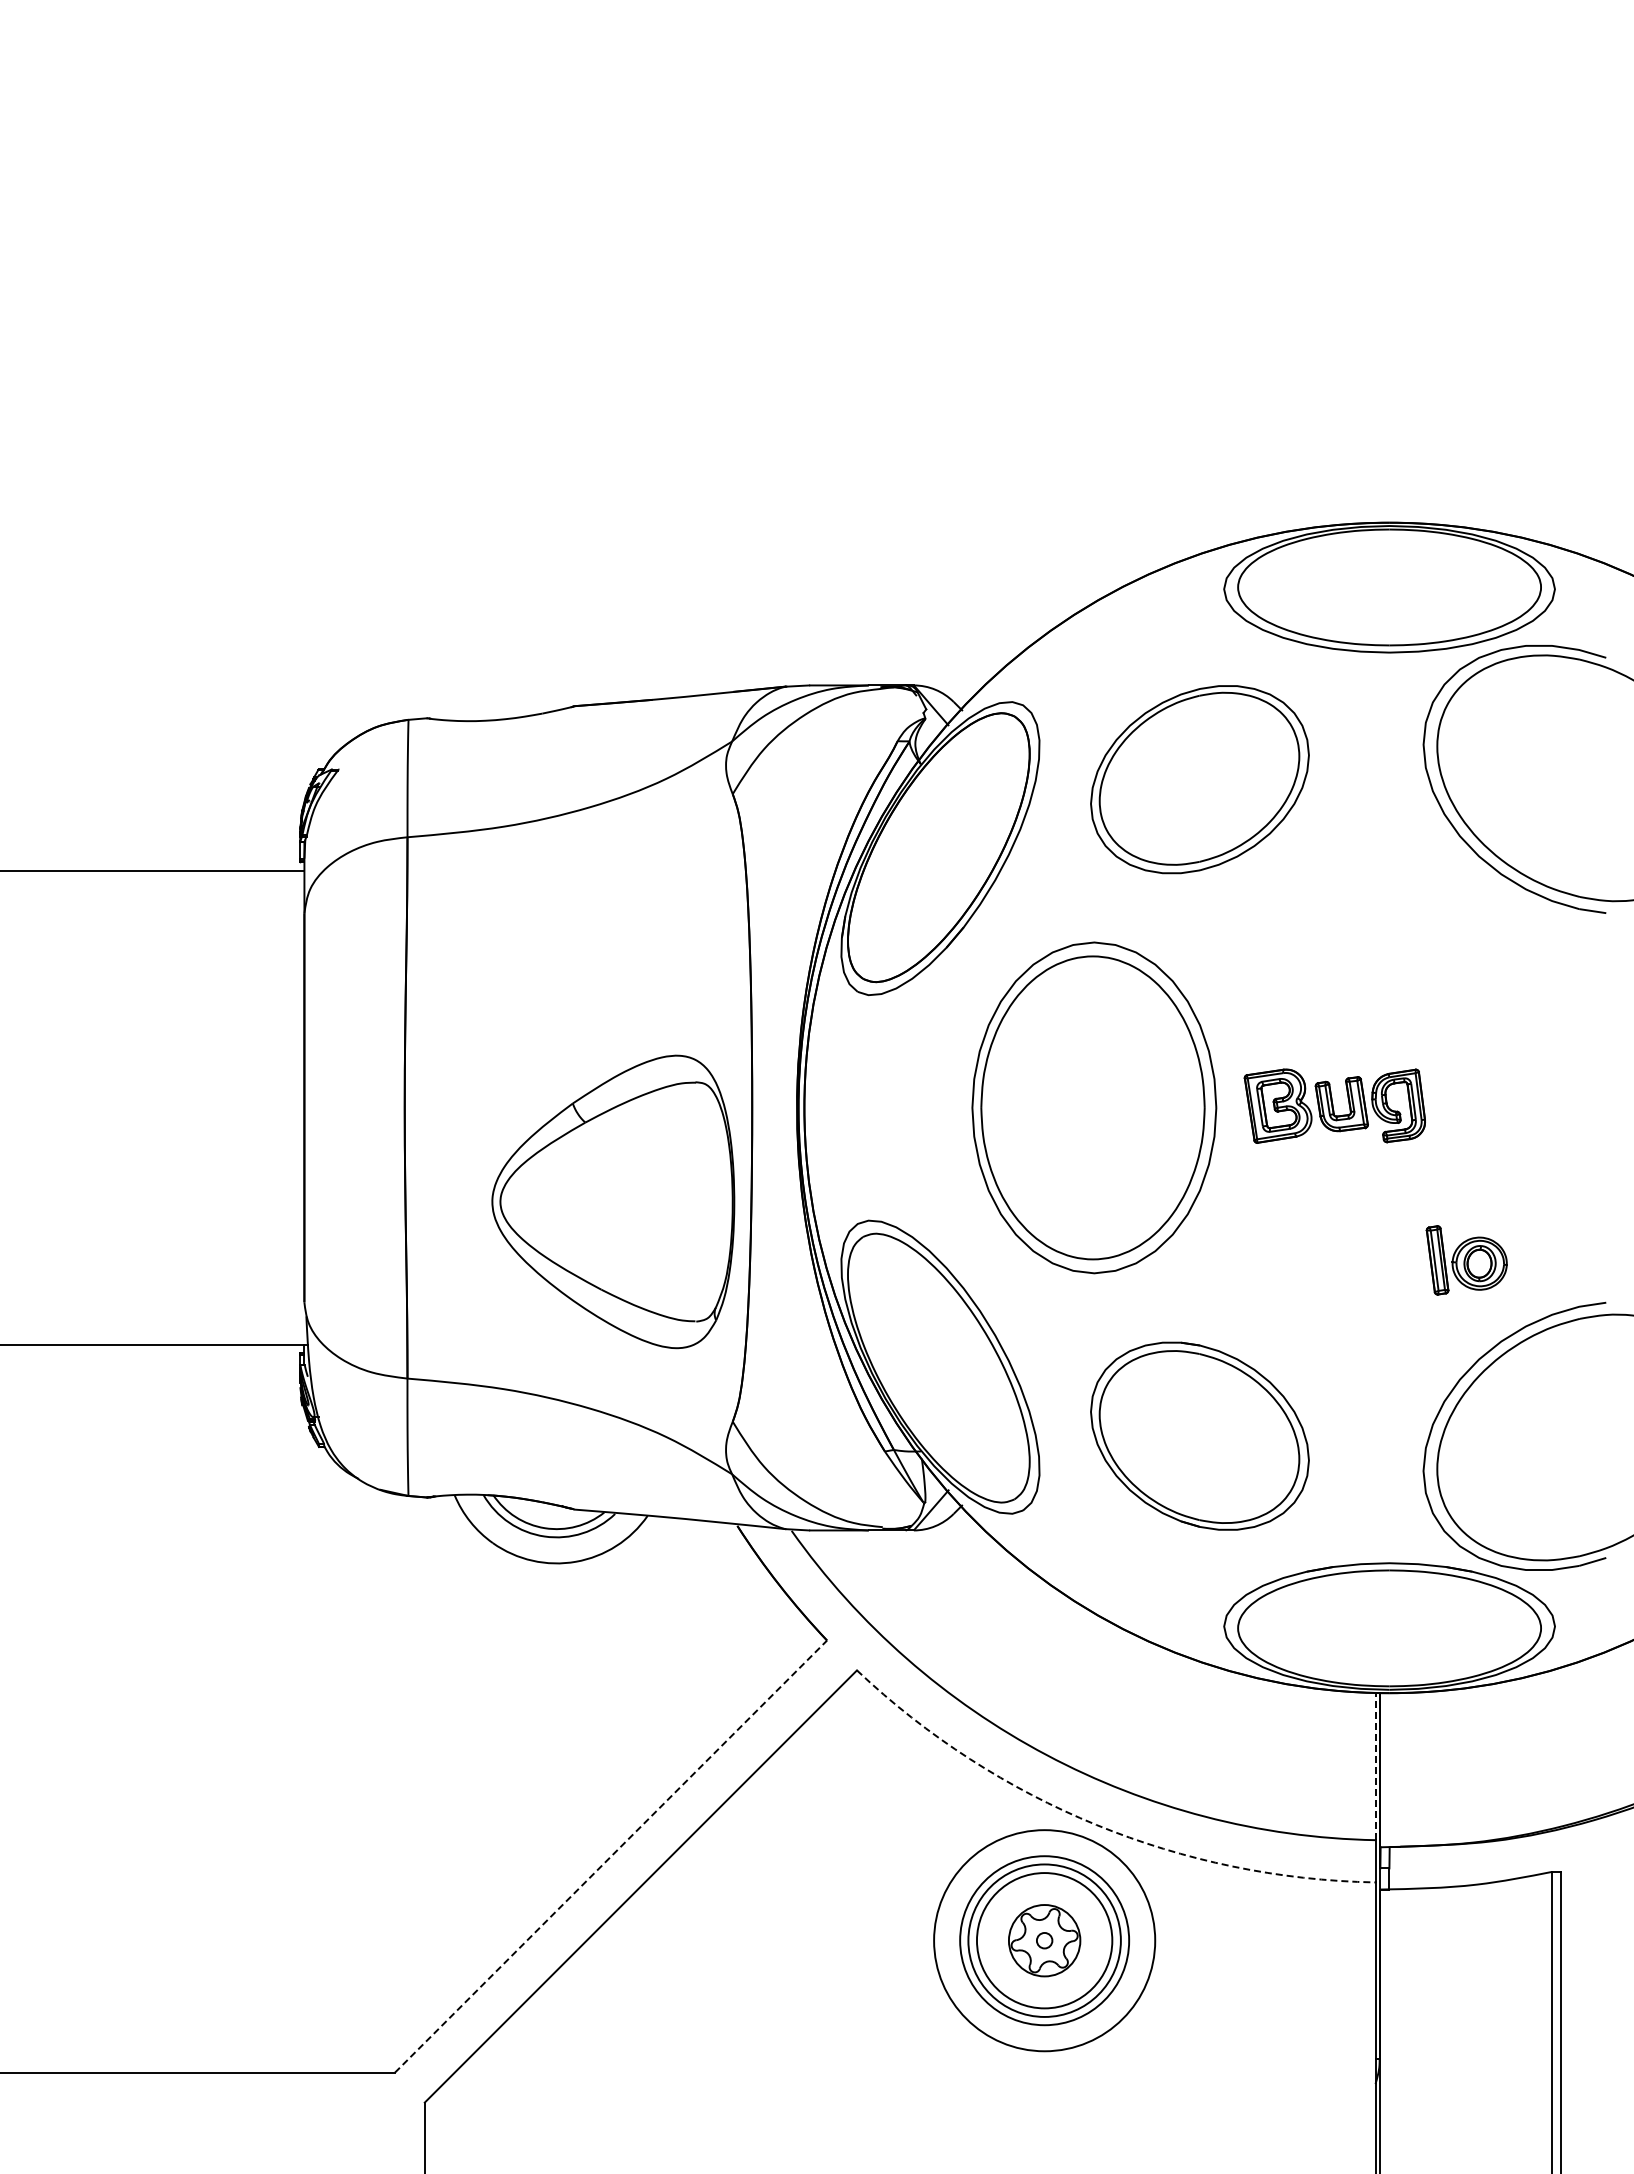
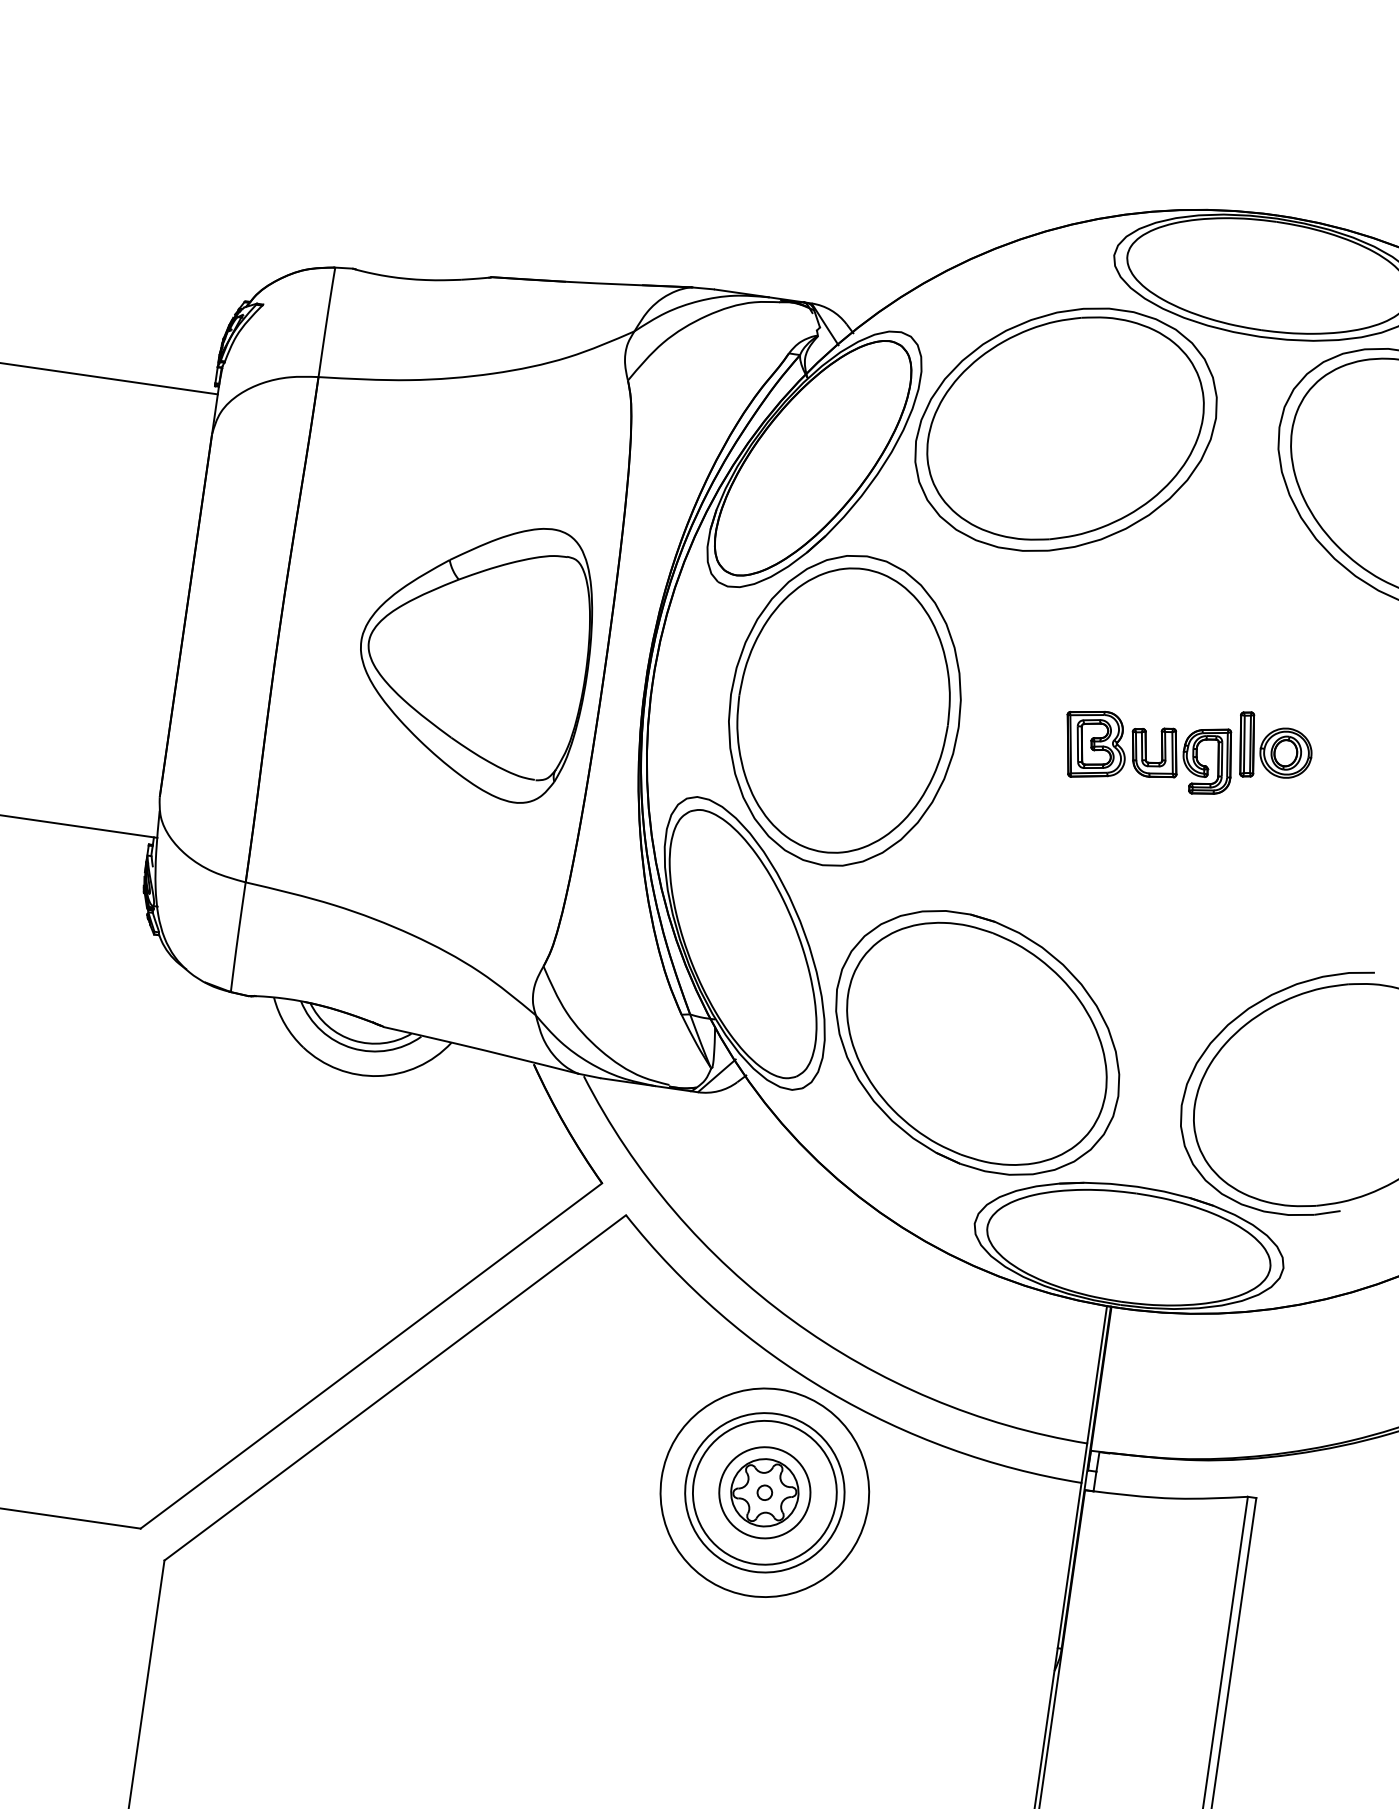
part: (1199, 779) -> (1065, 429), size x1.43
part: (1094, 1107) -> (845, 710), moved
part: (613, 1201) -> (474, 657), moved
part: (1466, 1260) -> (1274, 748), moved
part: (1199, 1435) -> (977, 1042), size x1.43
line: (1375, 1766) -> (1097, 1374), dashed -> solid
arc: (1096, 1824) -> (828, 1391), dashed -> solid
line: (611, 1856) -> (371, 1355), dashed -> solid
circle: (1044, 1940) -> (764, 1492), size x0.71

